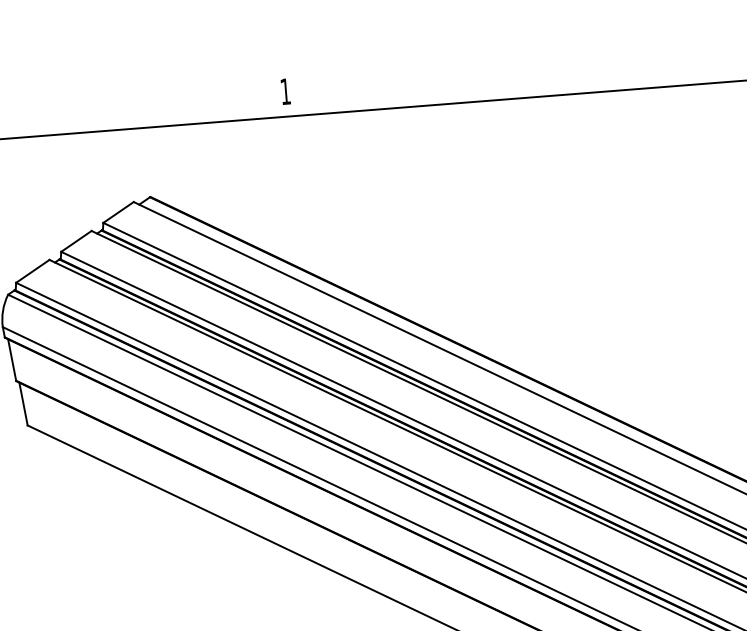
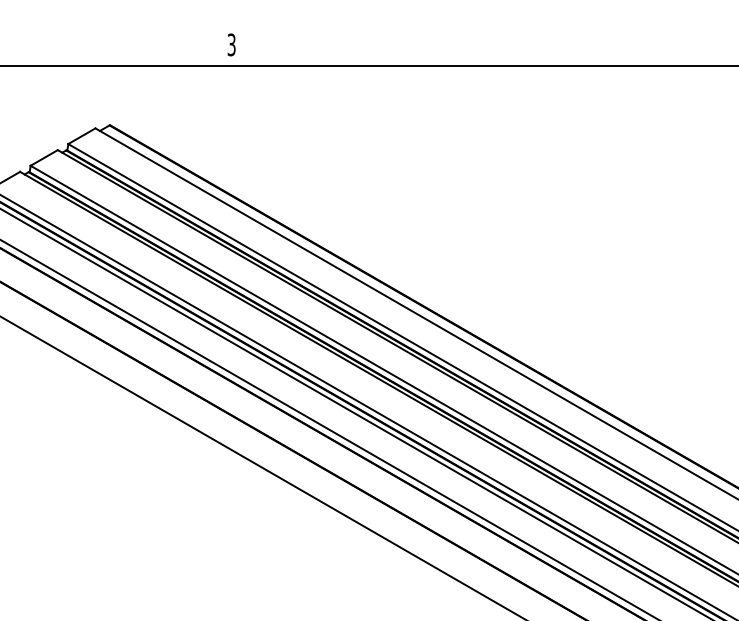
text: (285, 91) -> (231, 44), 1 -> 3

